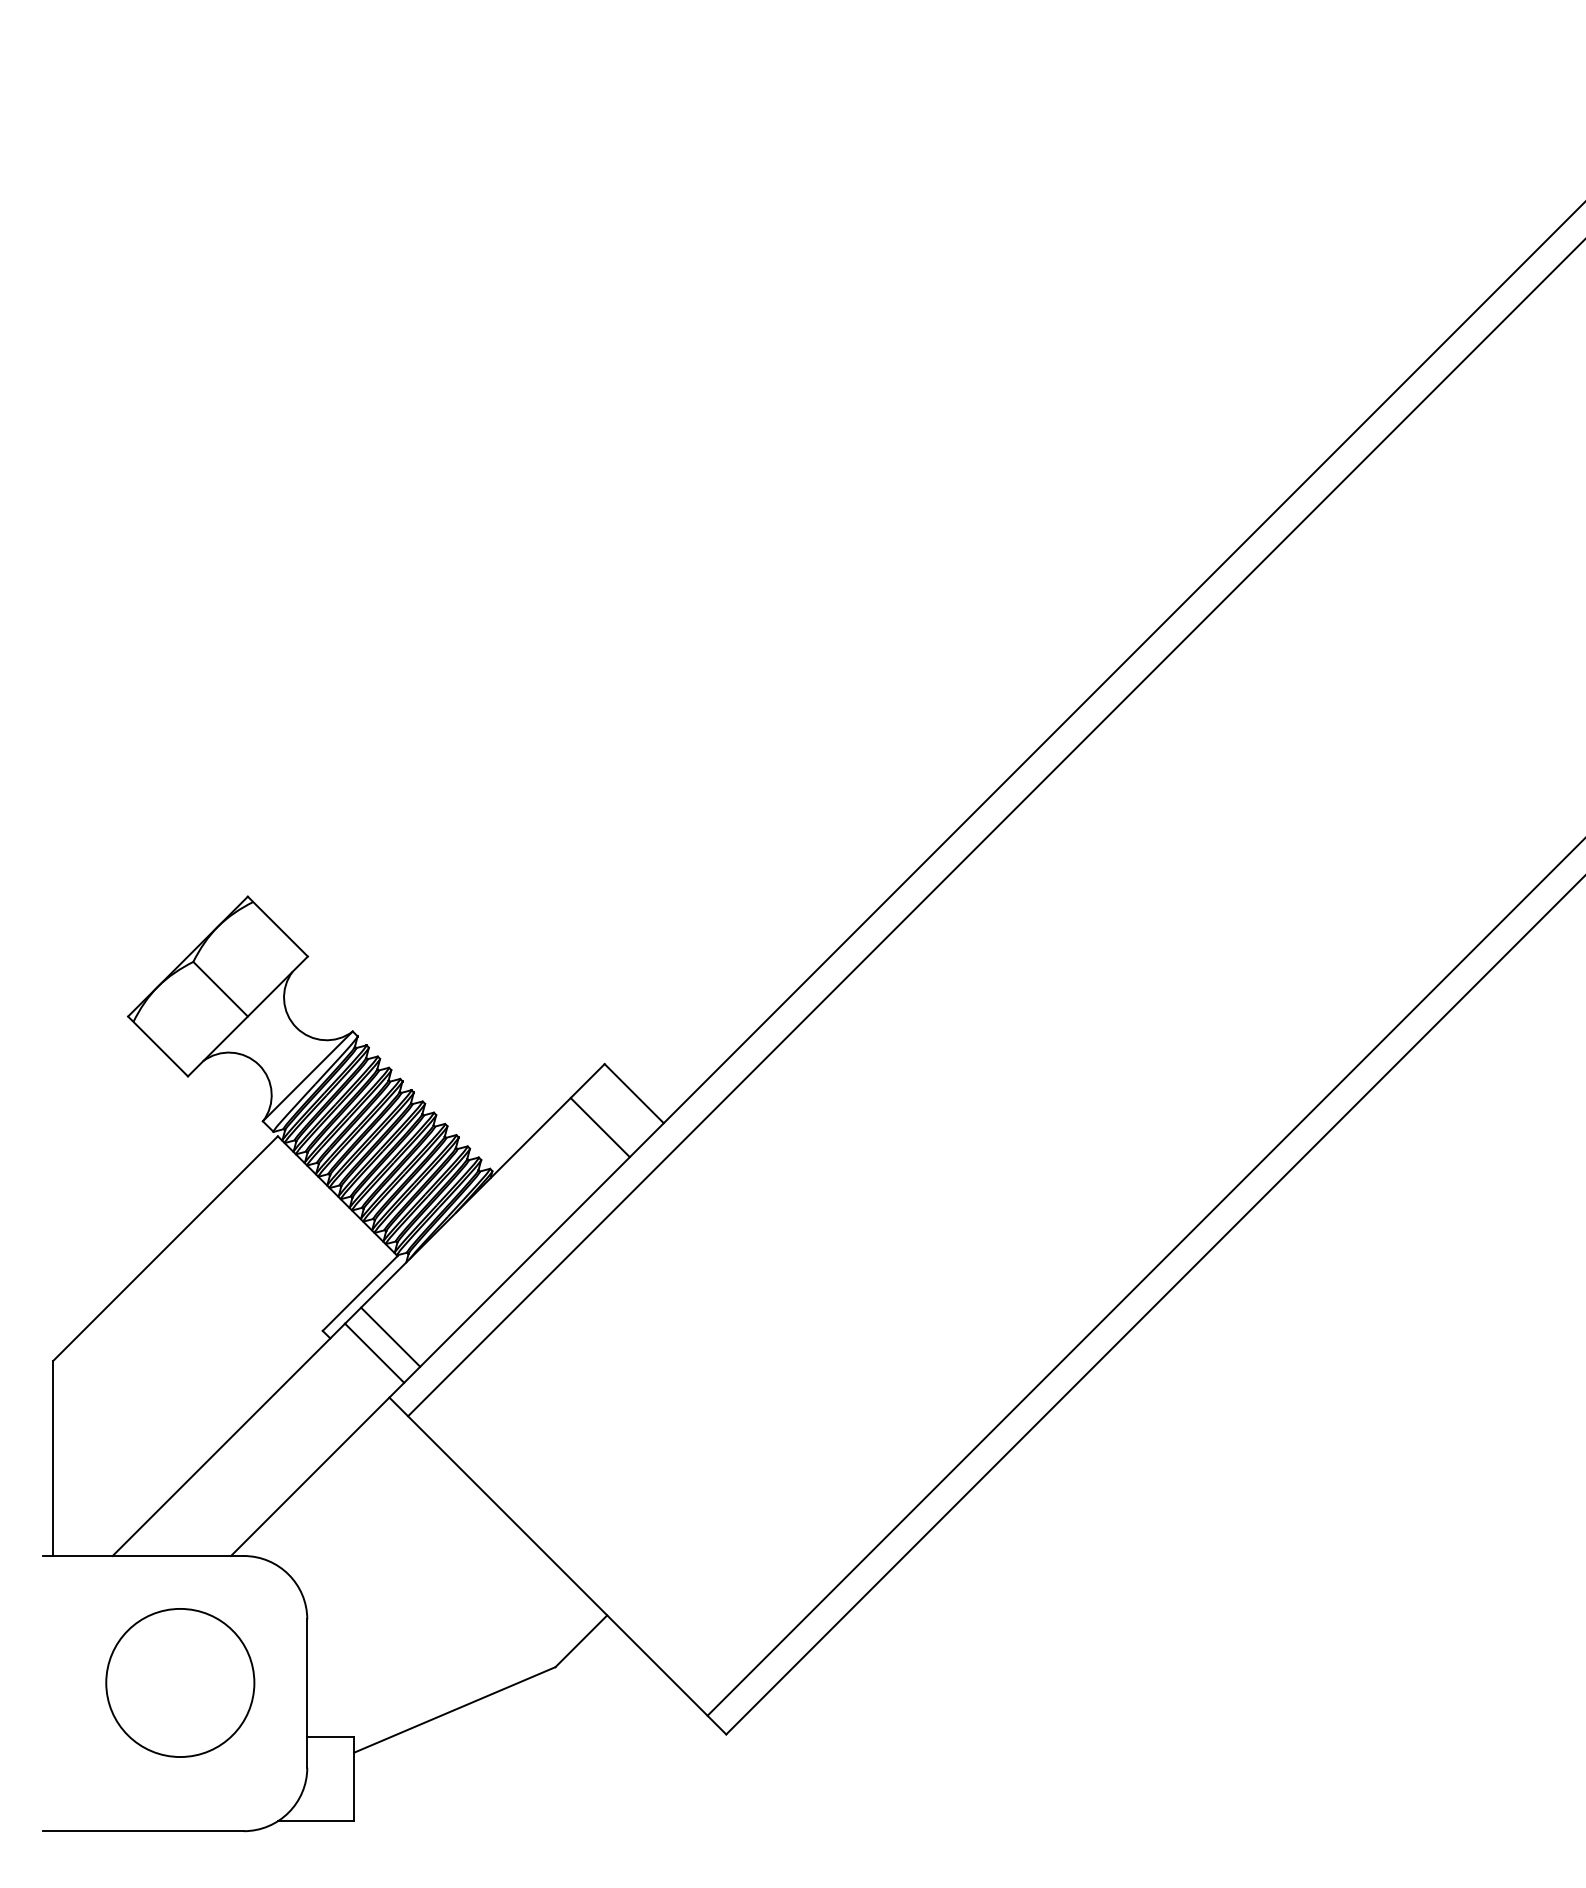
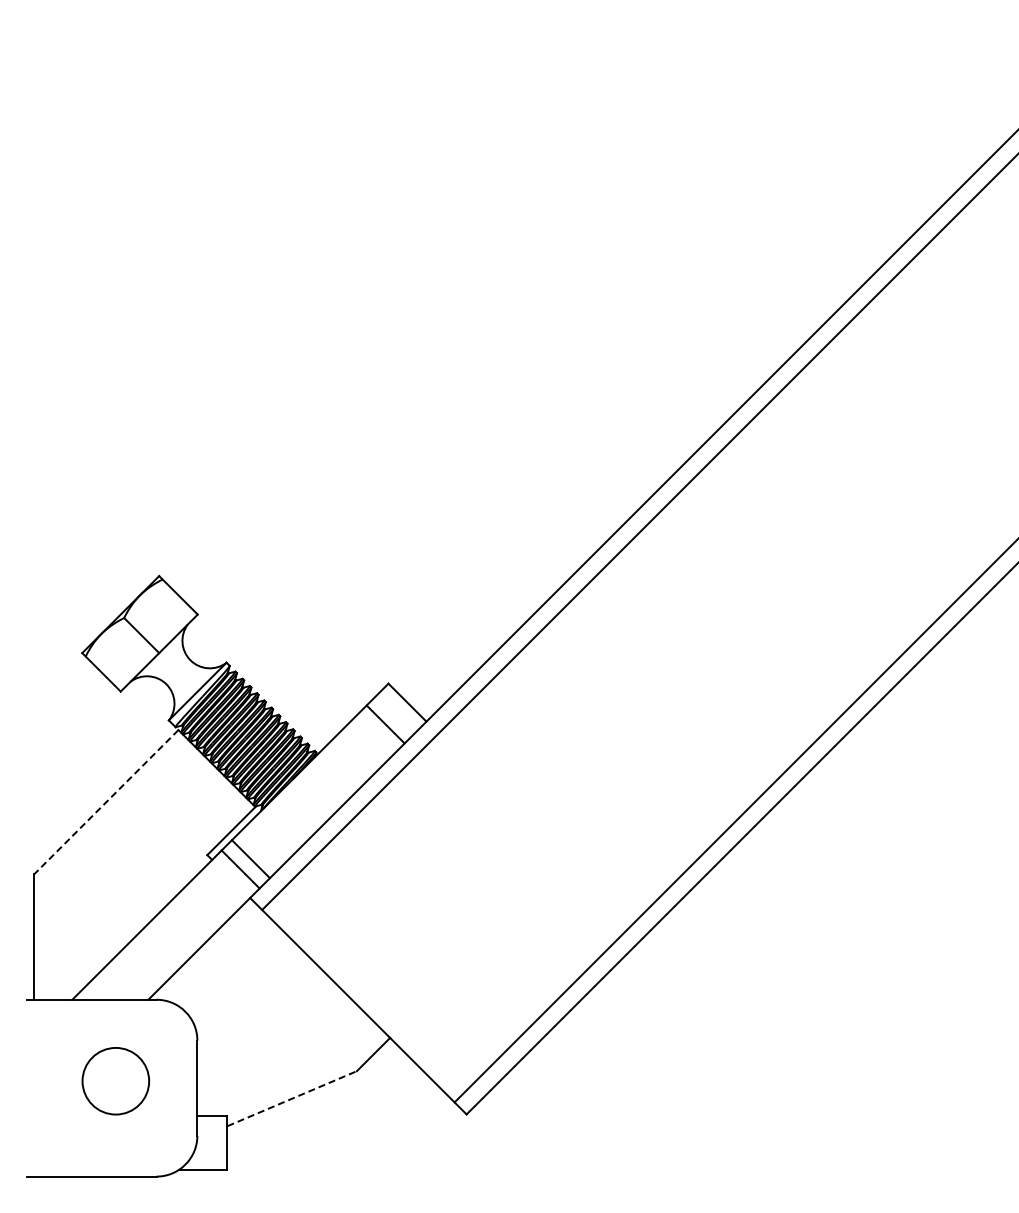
line: (164, 1249) -> (105, 802), solid -> dashed
circle: (179, 1681) -> (115, 1080), size x0.7
line: (455, 1709) -> (292, 1098), solid -> dashed

